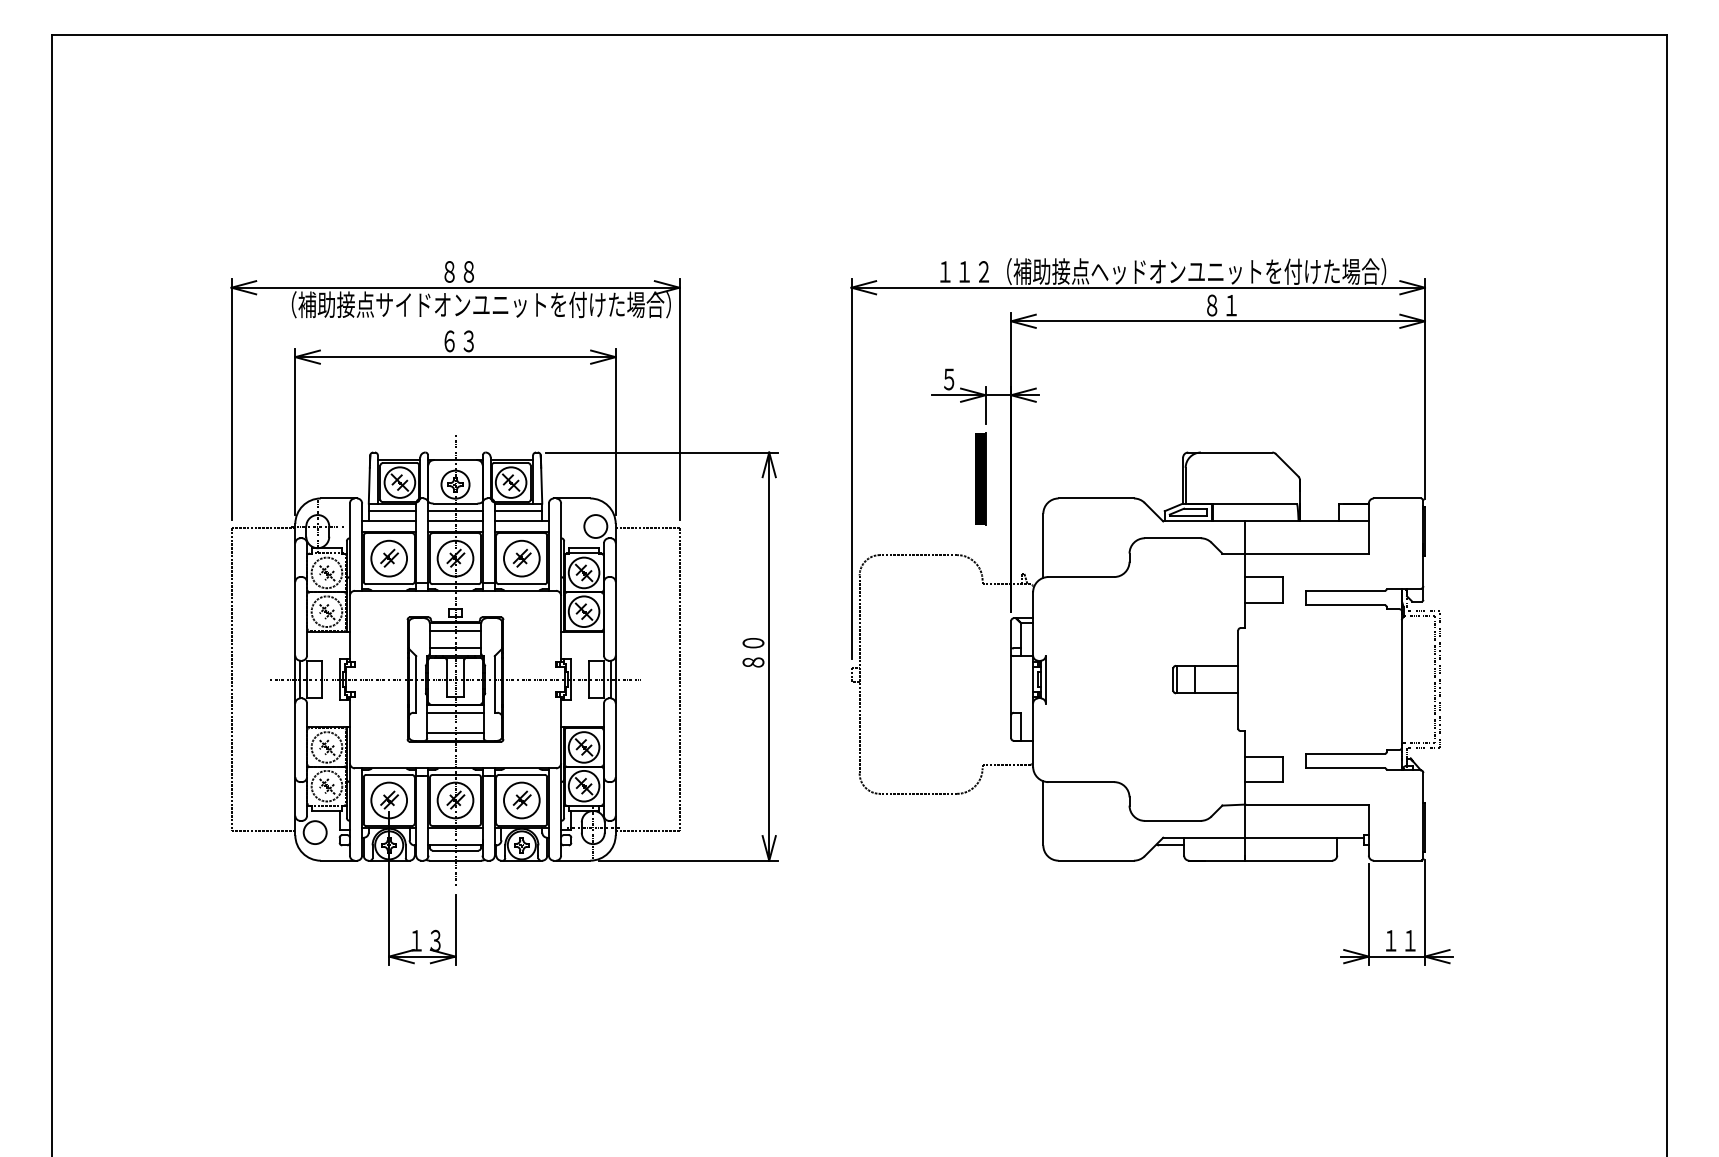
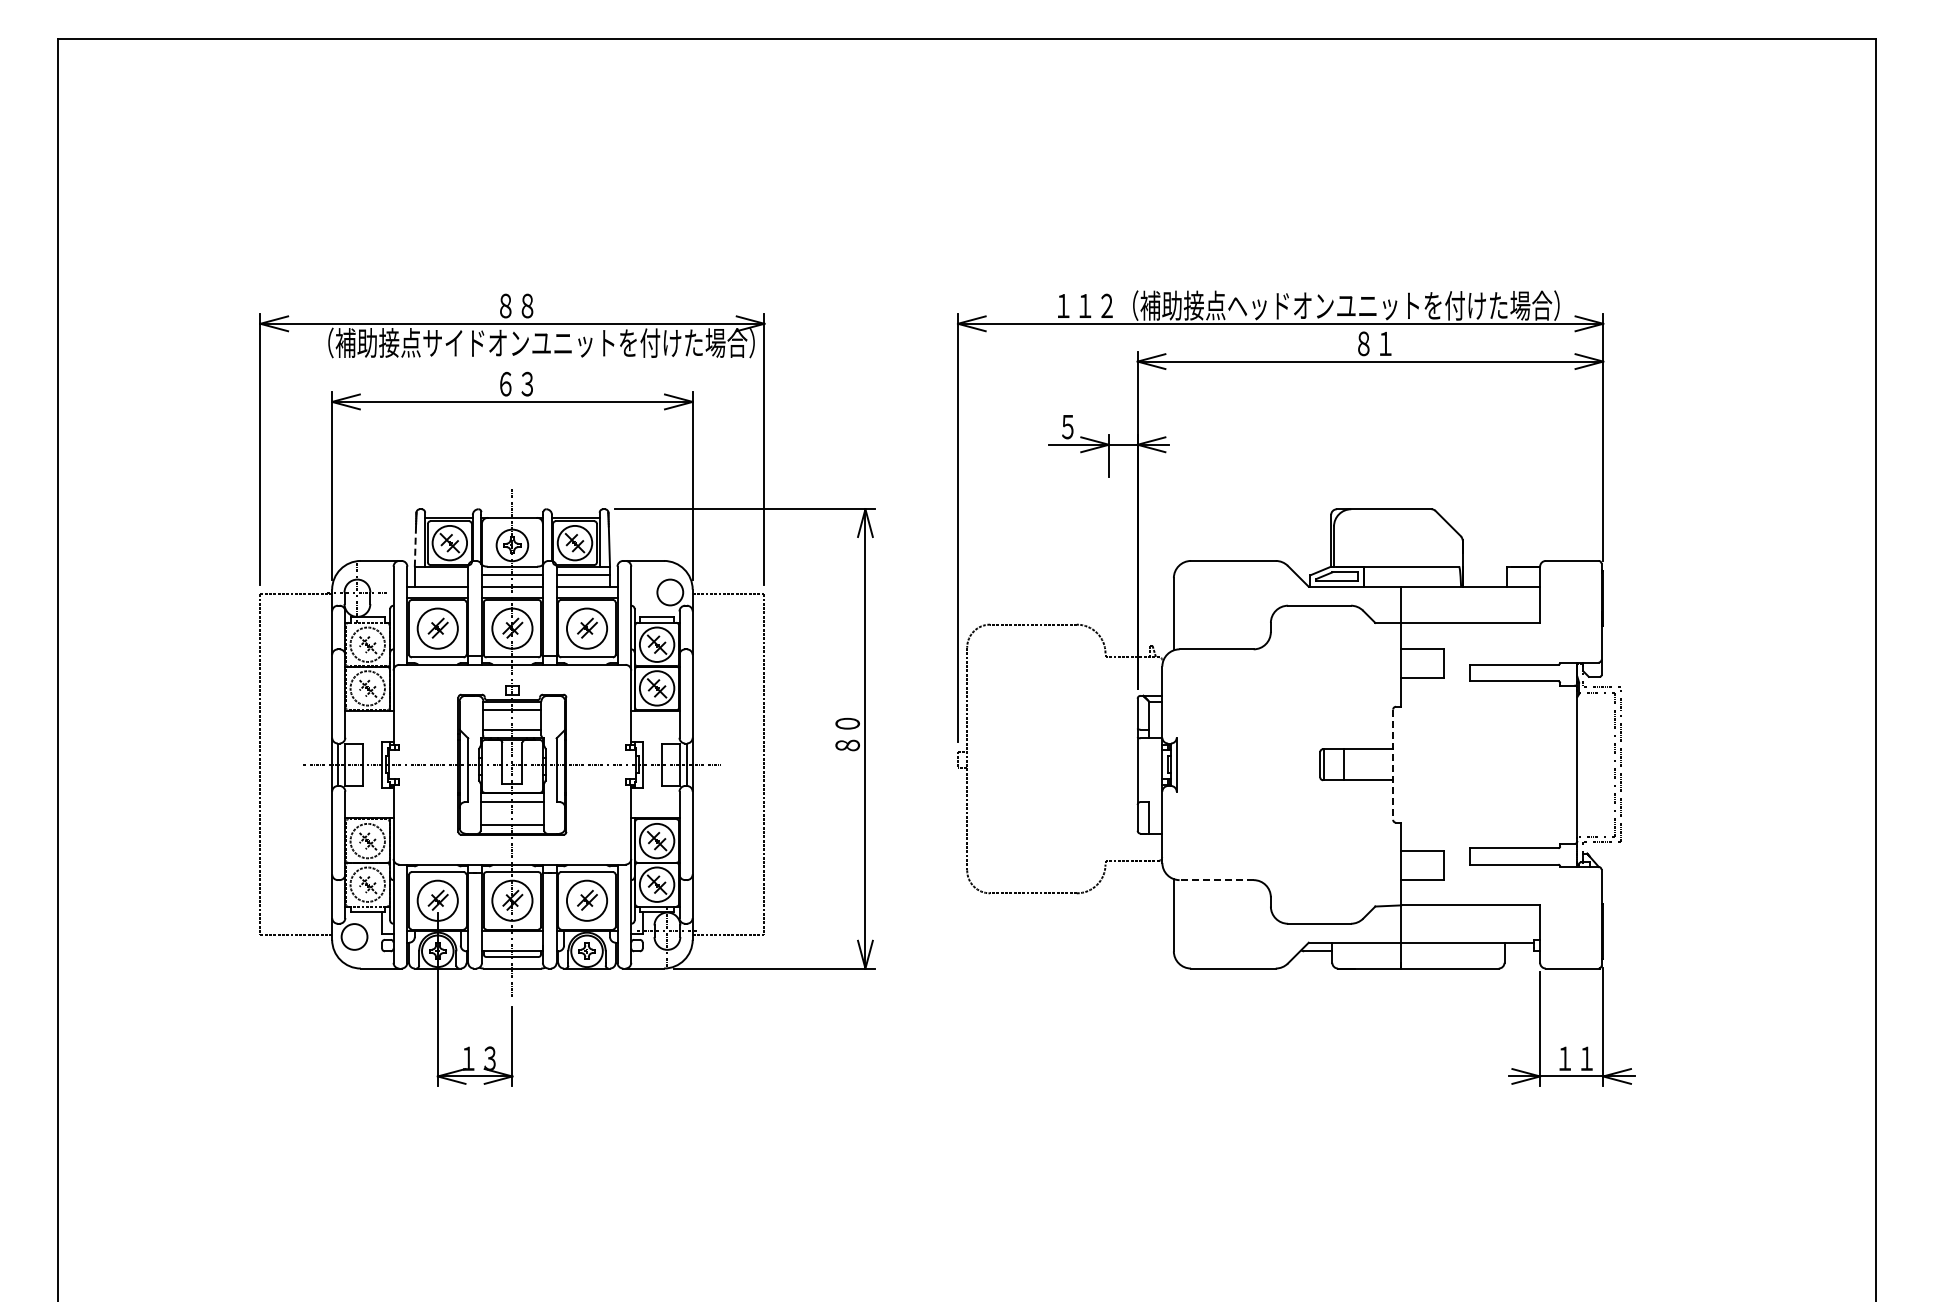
part: (980, 478) -> (1103, 538), removed
line: (369, 485) -> (415, 546), solid -> dashed
line: (392, 511) -> (441, 575), removed
line: (1238, 680) -> (1393, 765), solid -> dashed
line: (1081, 782) -> (1216, 880), solid -> dashed

